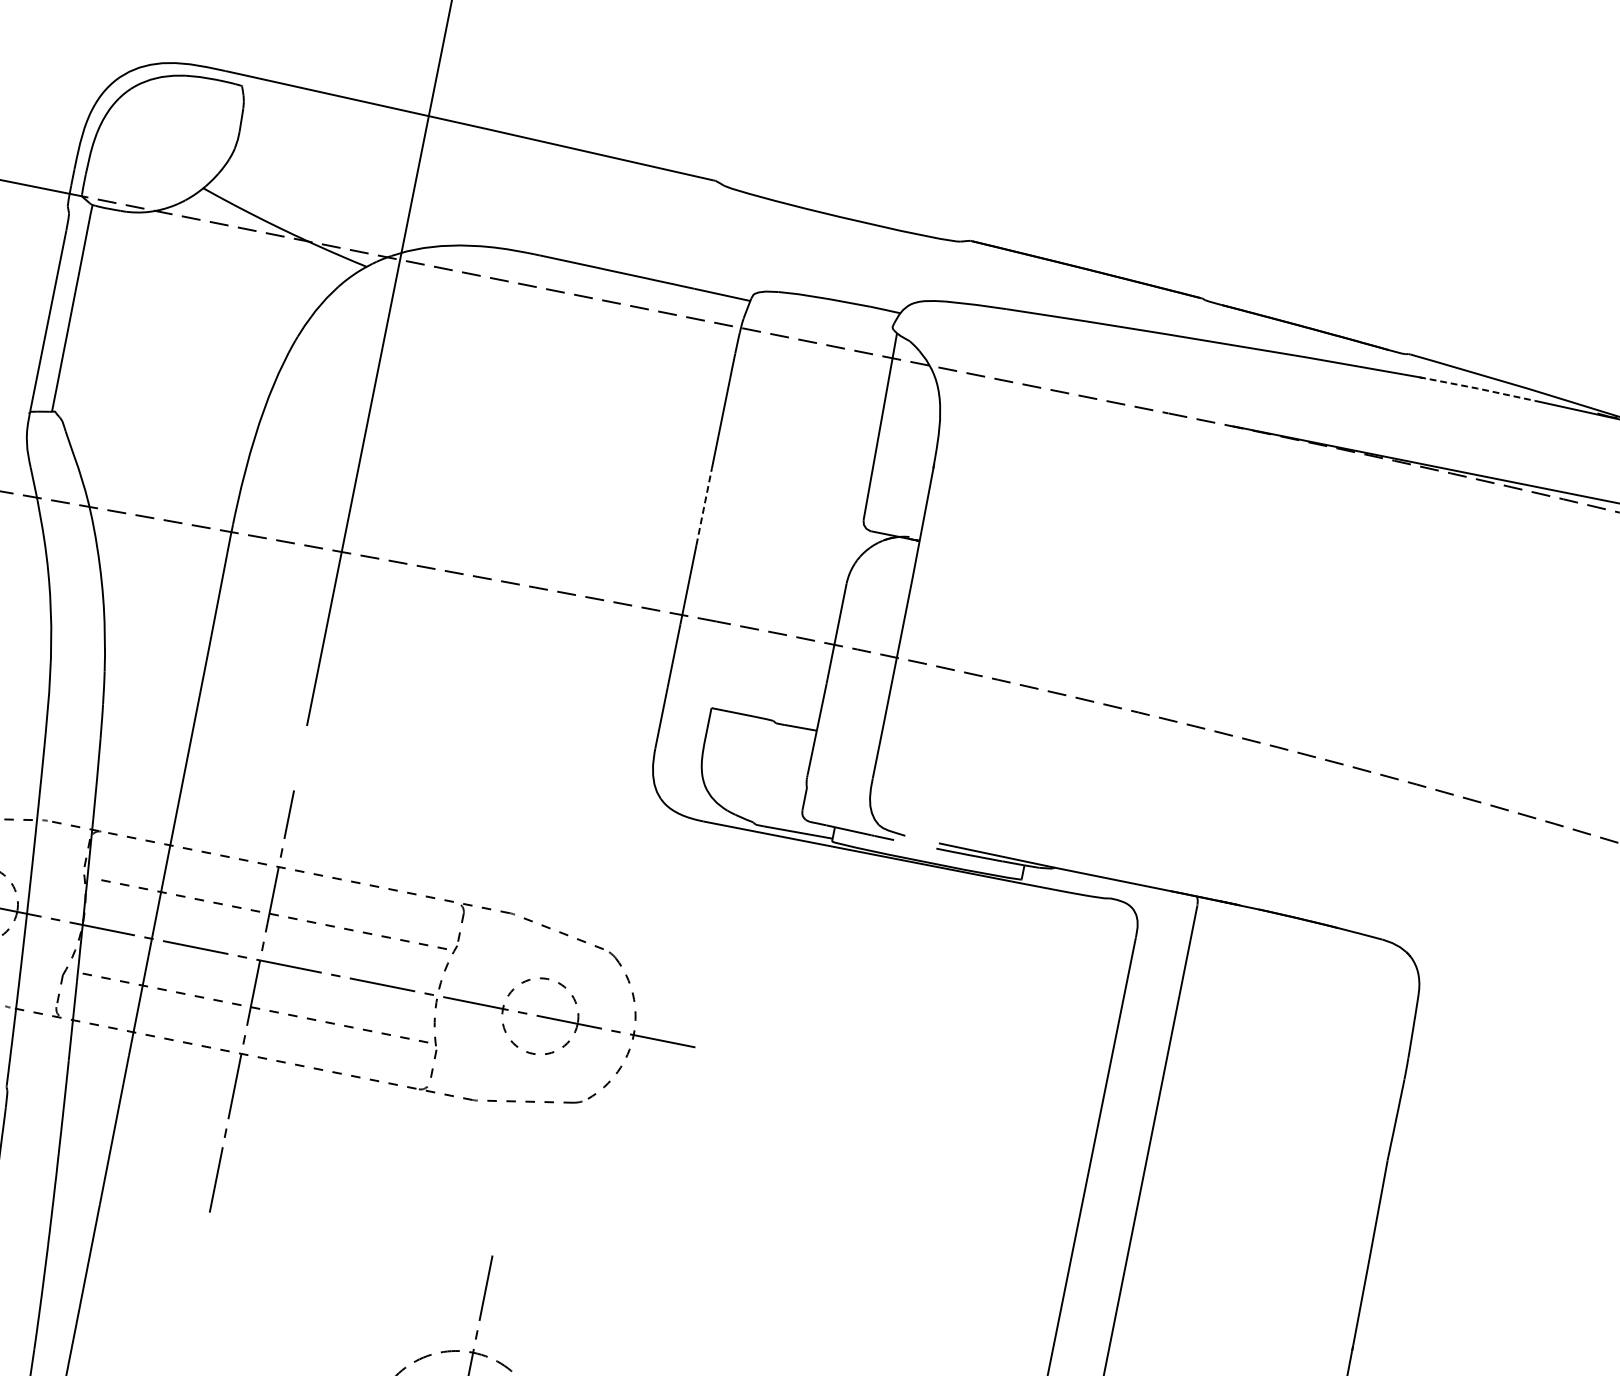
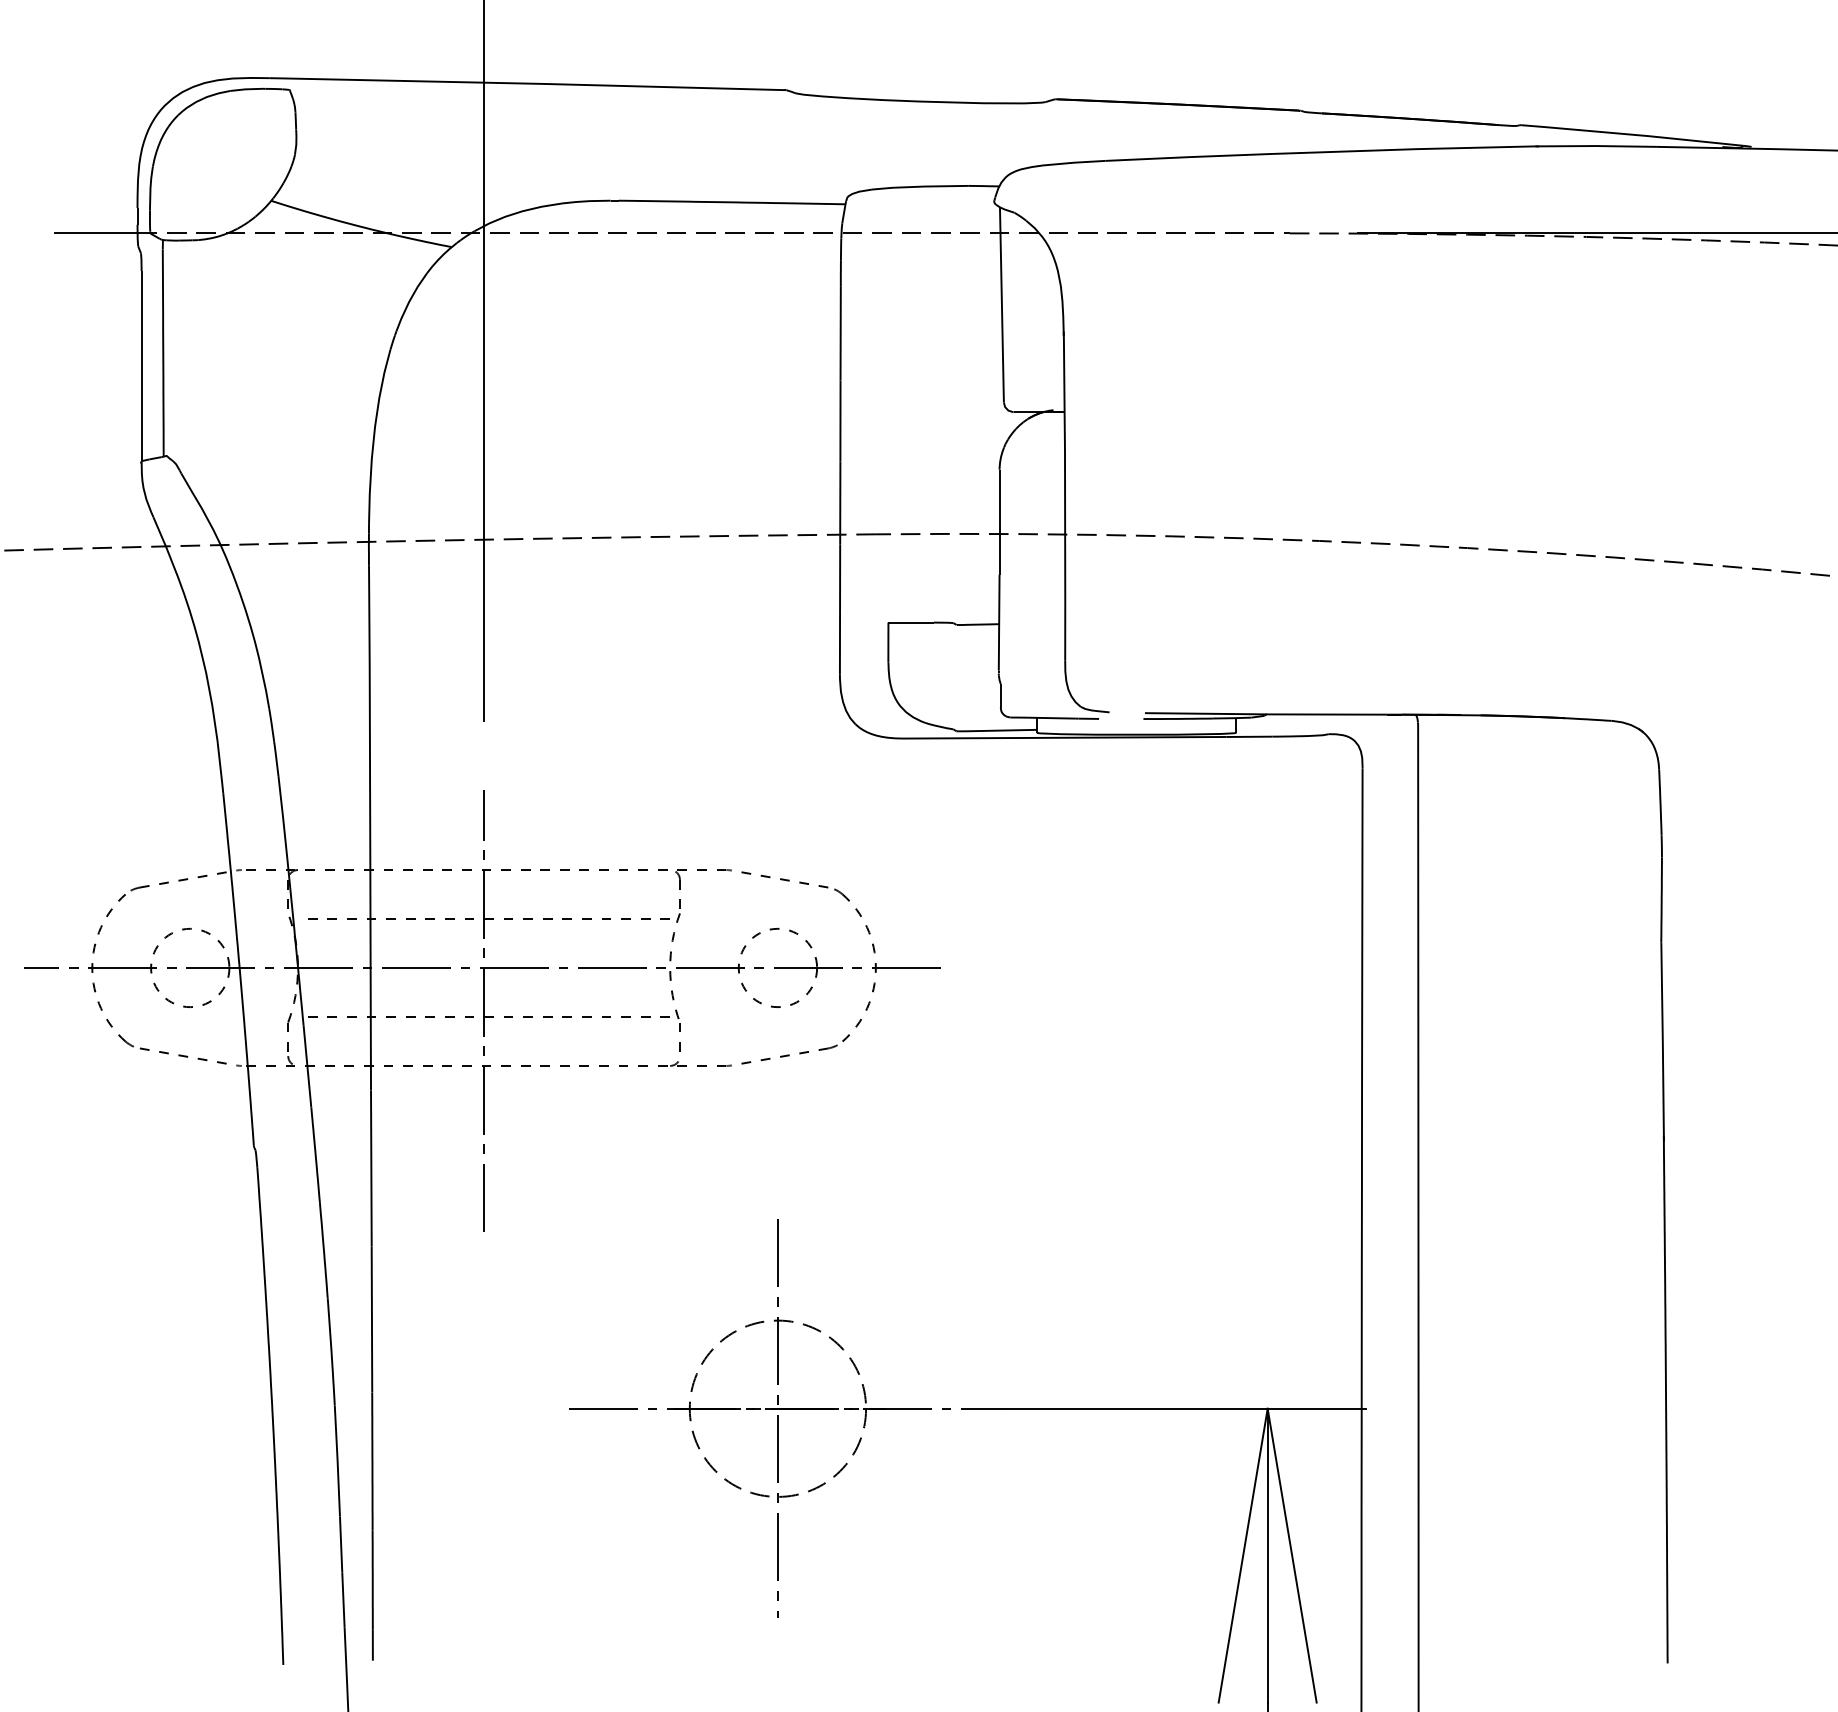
line: (1477, 388) -> (1596, 146), dashed -> solid
line: (704, 506) -> (840, 420), dashed -> solid

